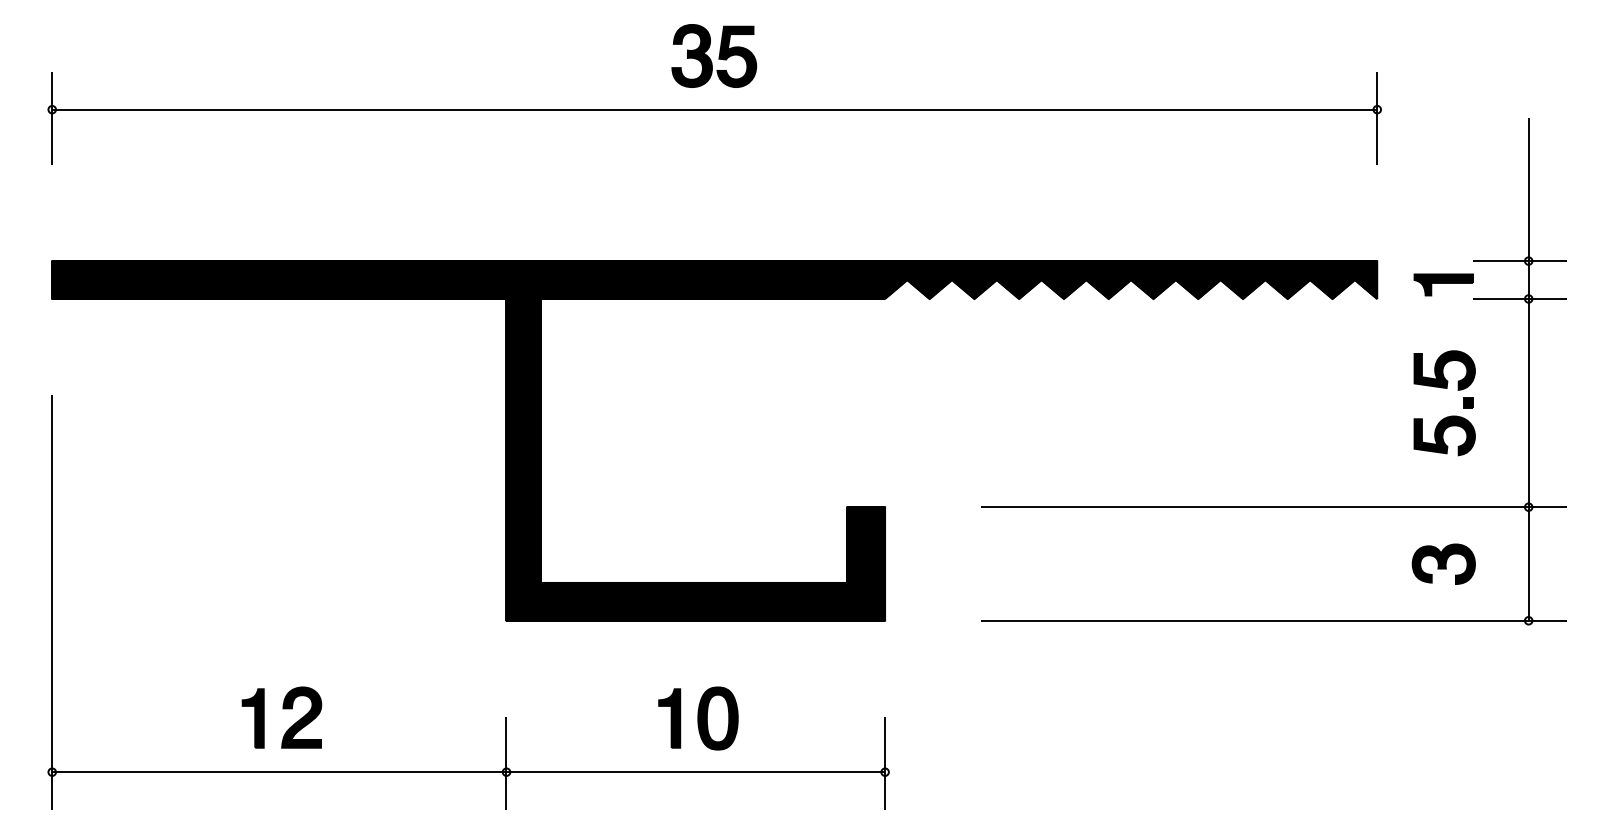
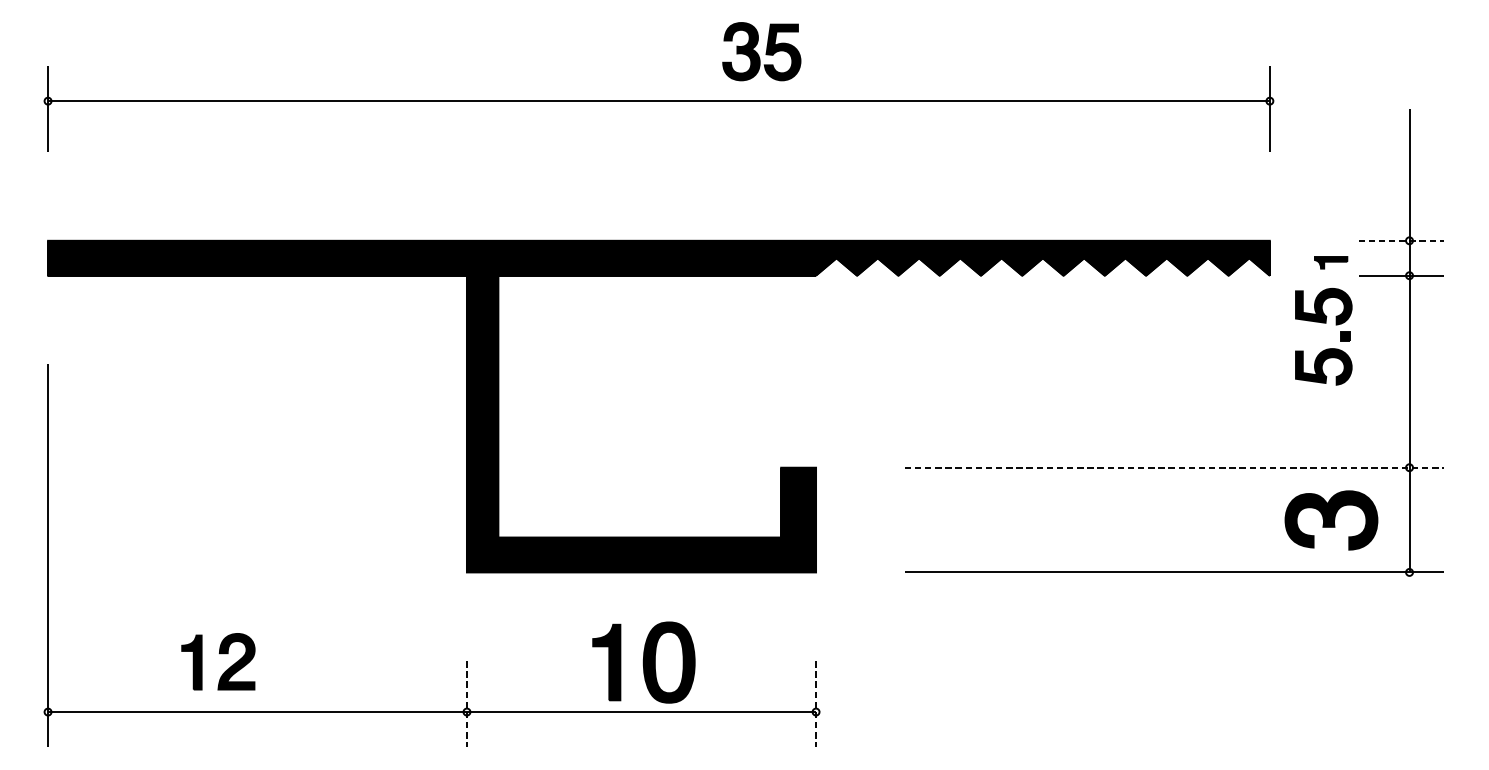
part: (714, 55) -> (762, 51), moved
line: (1519, 261) -> (1401, 241), solid -> dashed
part: (1443, 284) -> (1330, 262), size x0.6
part: (1447, 416) -> (1326, 349), moved
line: (1273, 507) -> (1174, 467), solid -> dashed
part: (1443, 563) -> (1330, 519), size x1.6
part: (282, 709) -> (218, 654), moved
part: (698, 718) -> (643, 662), size x1.4
line: (506, 763) -> (466, 704), solid -> dashed
line: (885, 763) -> (816, 704), solid -> dashed

